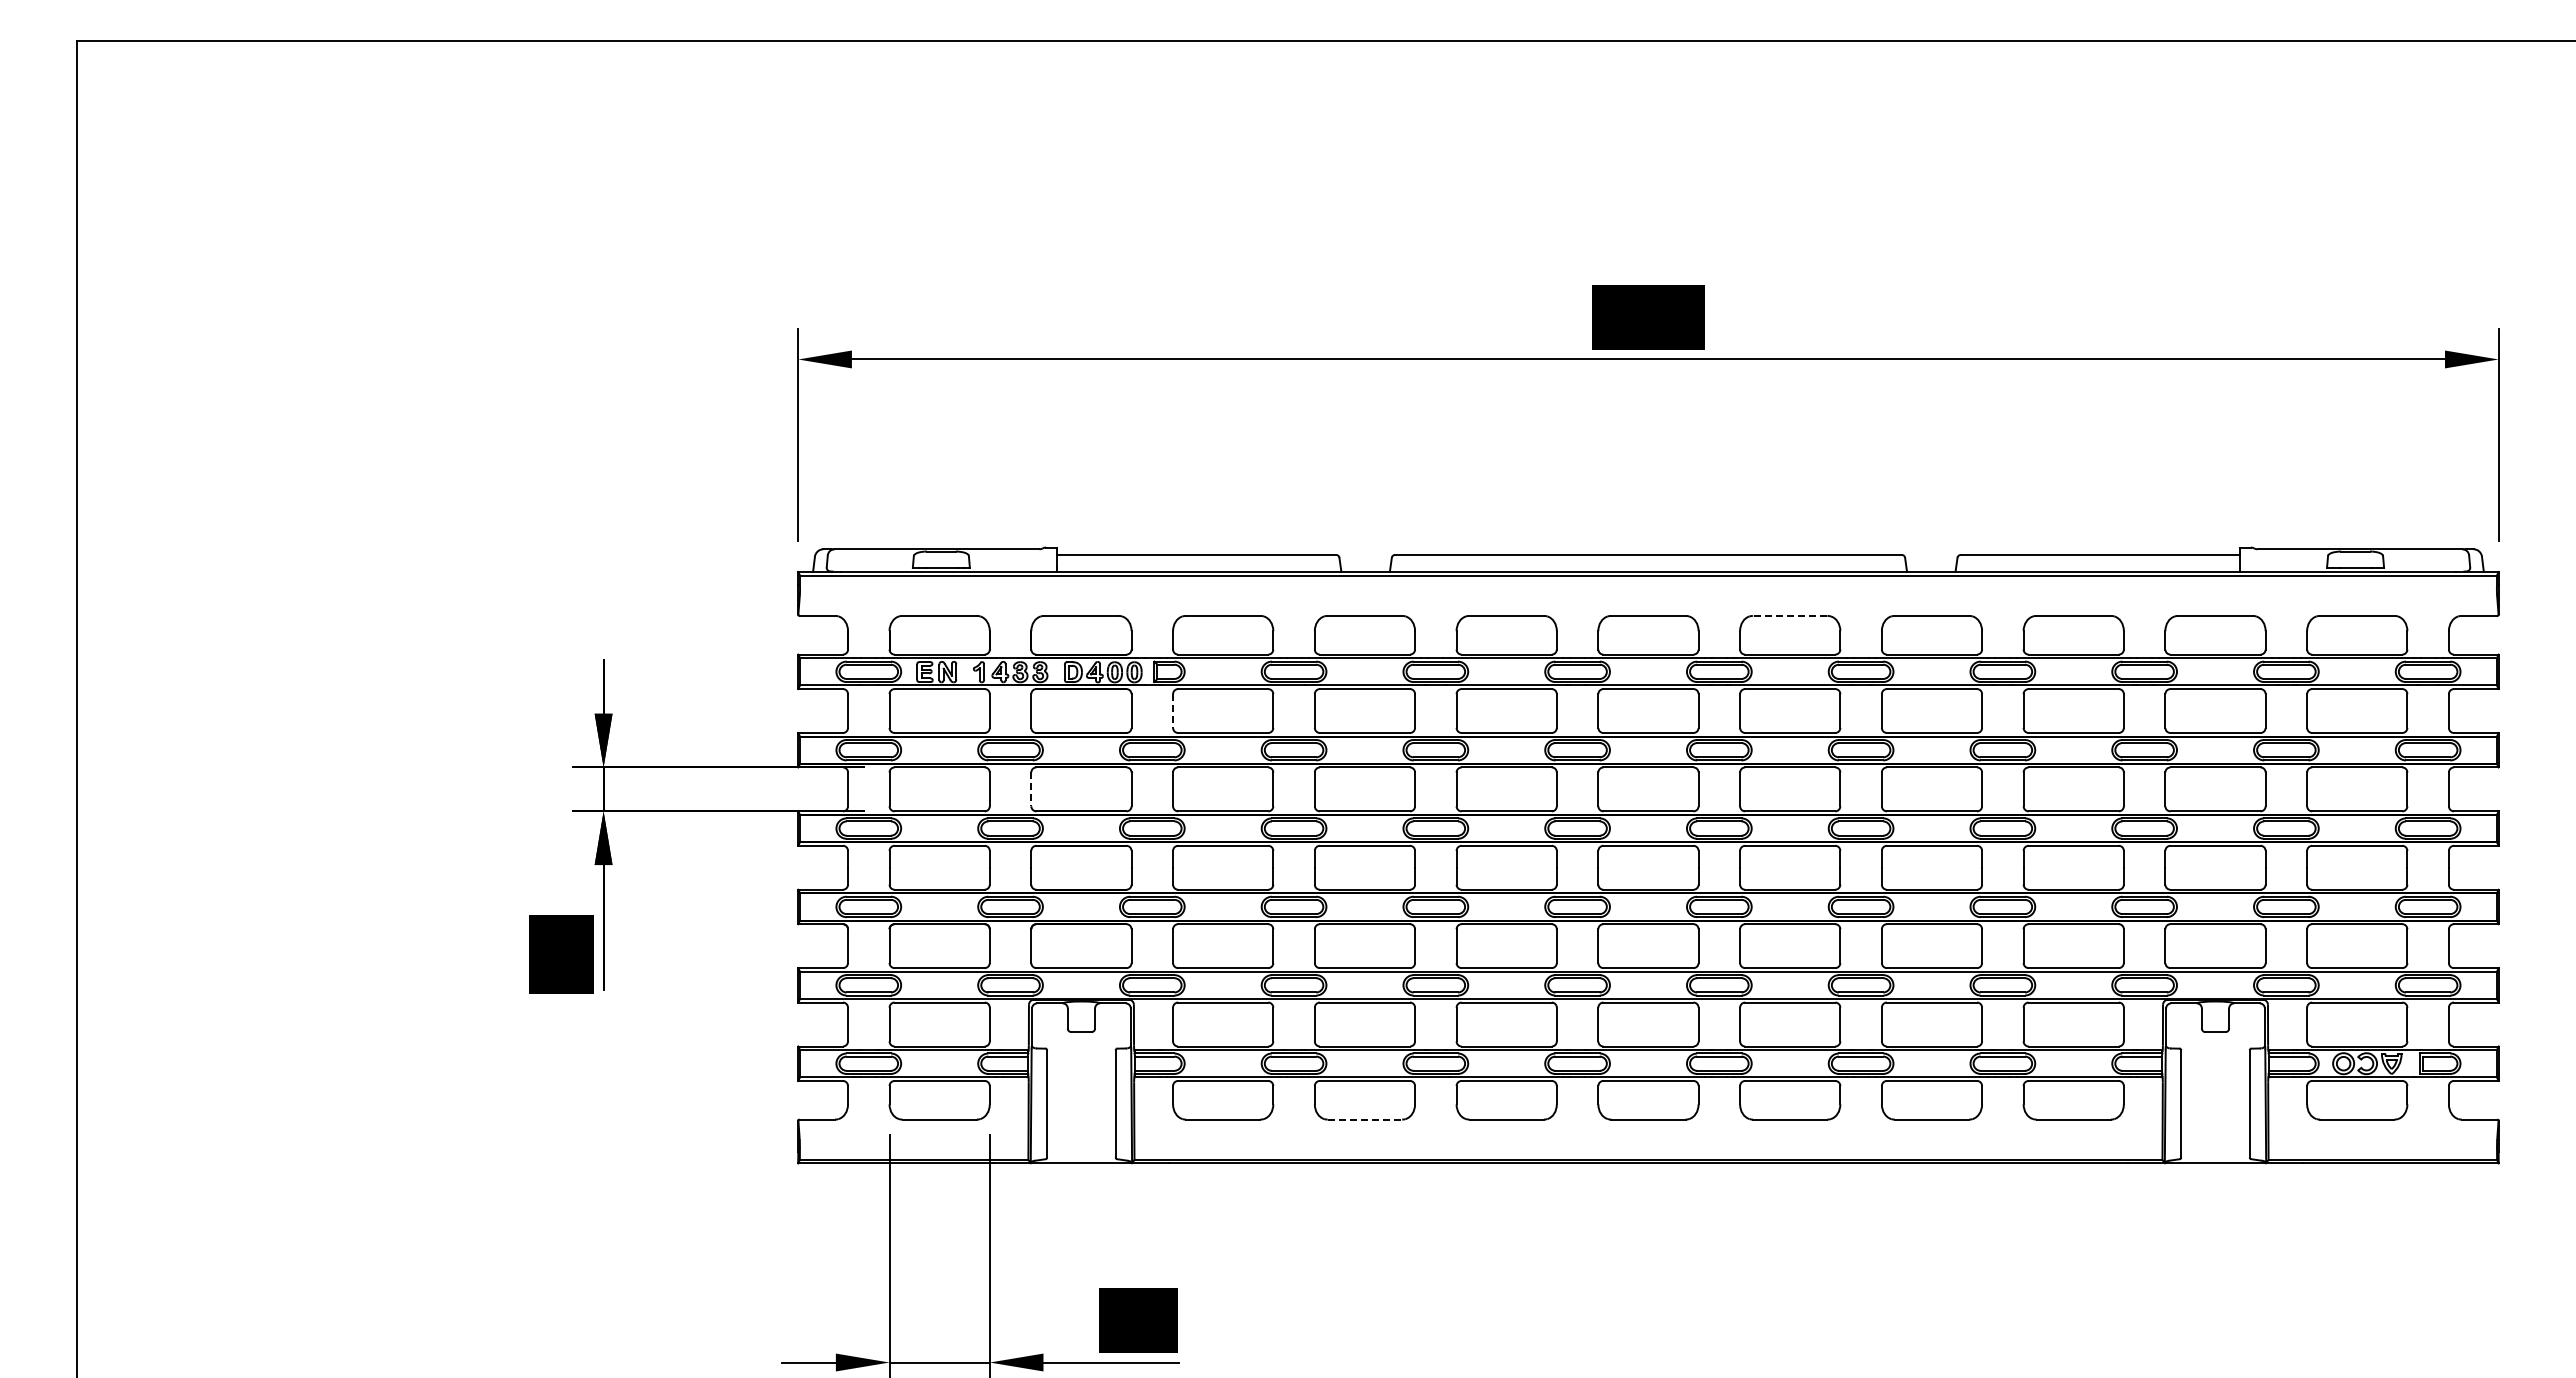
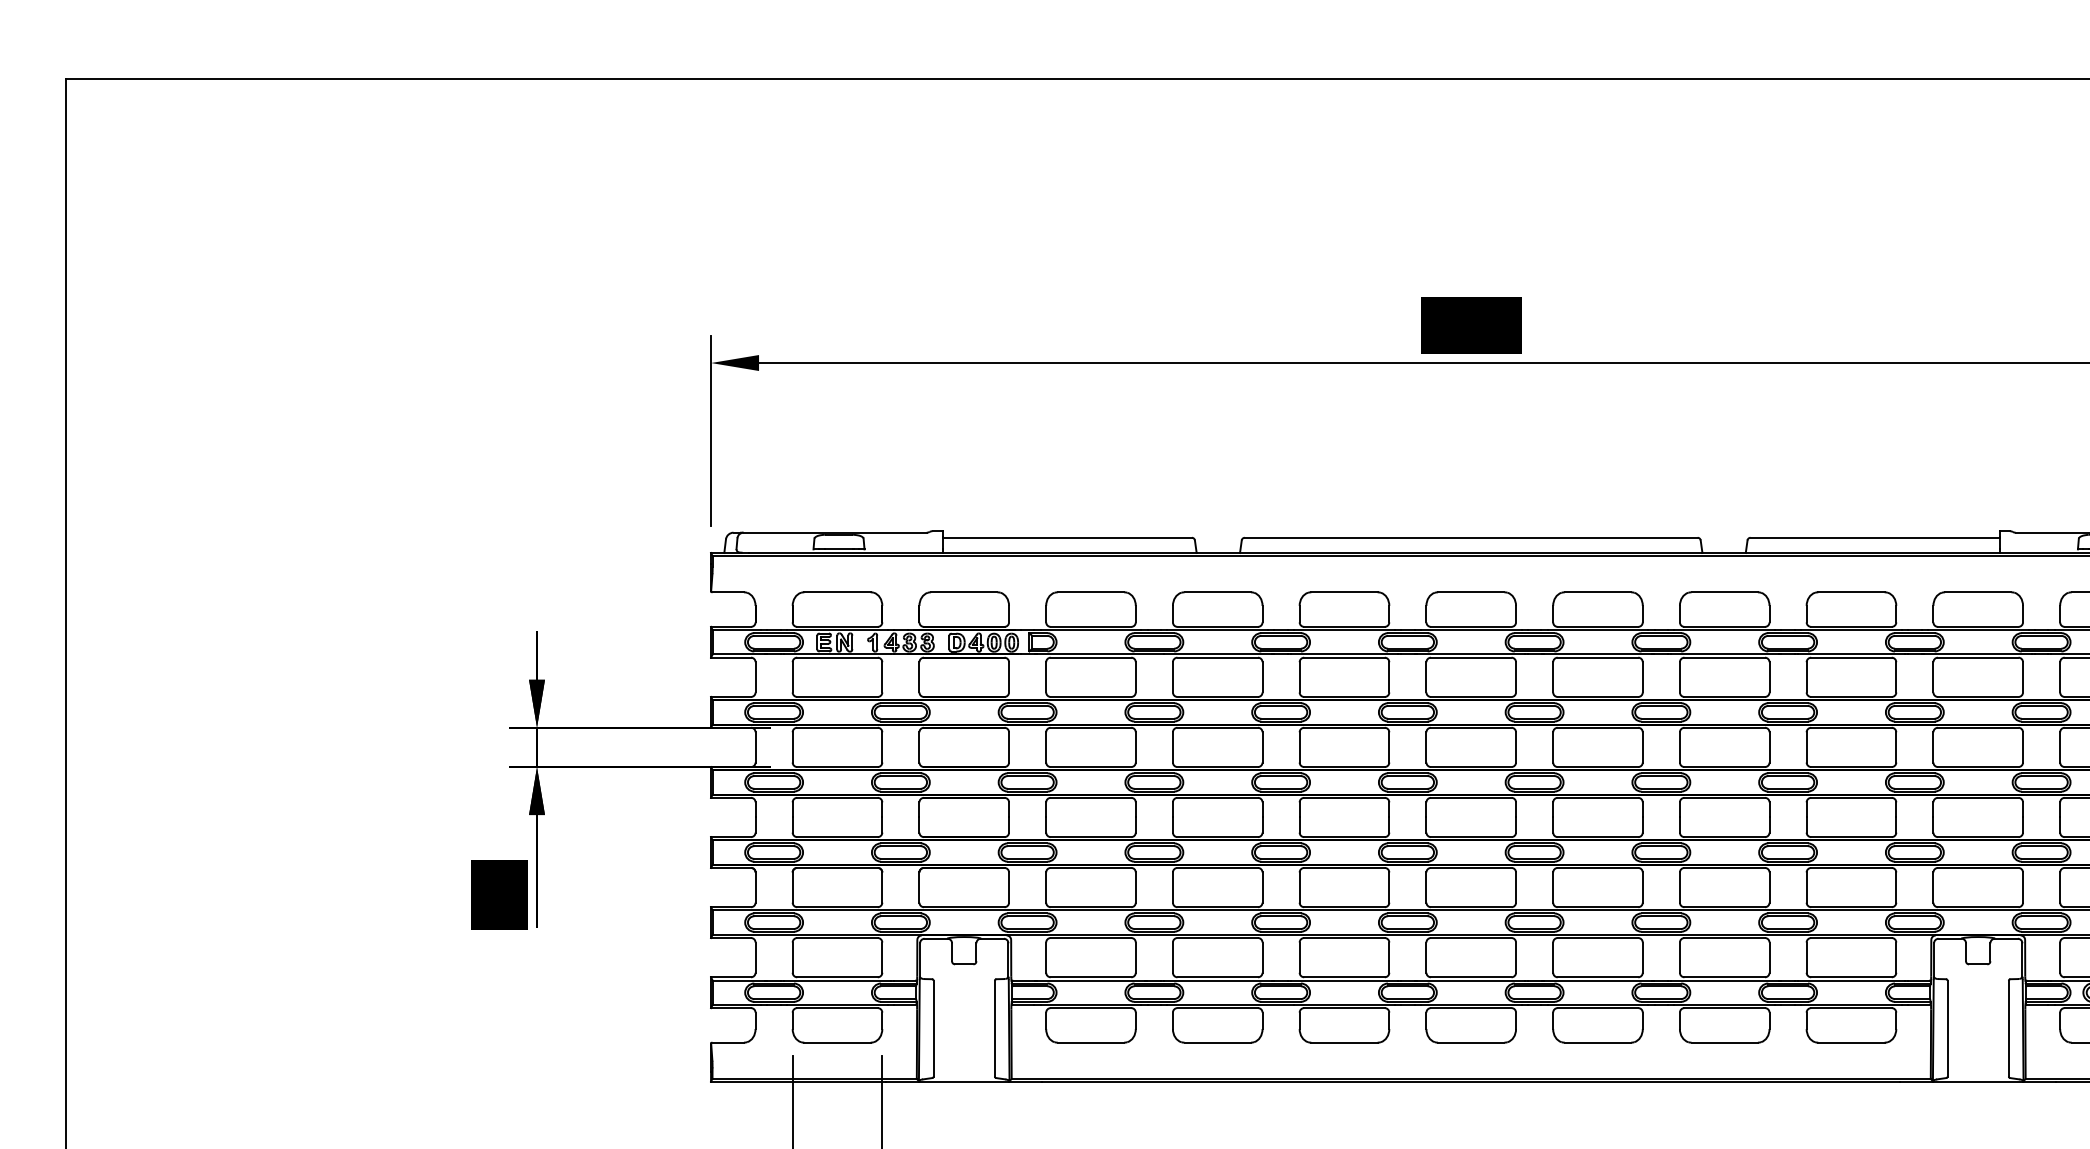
line: (1789, 615) -> (1597, 591), dashed -> solid
line: (1173, 711) -> (1046, 677), dashed -> solid
line: (1031, 789) -> (919, 747), dashed -> solid
line: (1365, 1119) -> (1218, 1042), dashed -> solid

